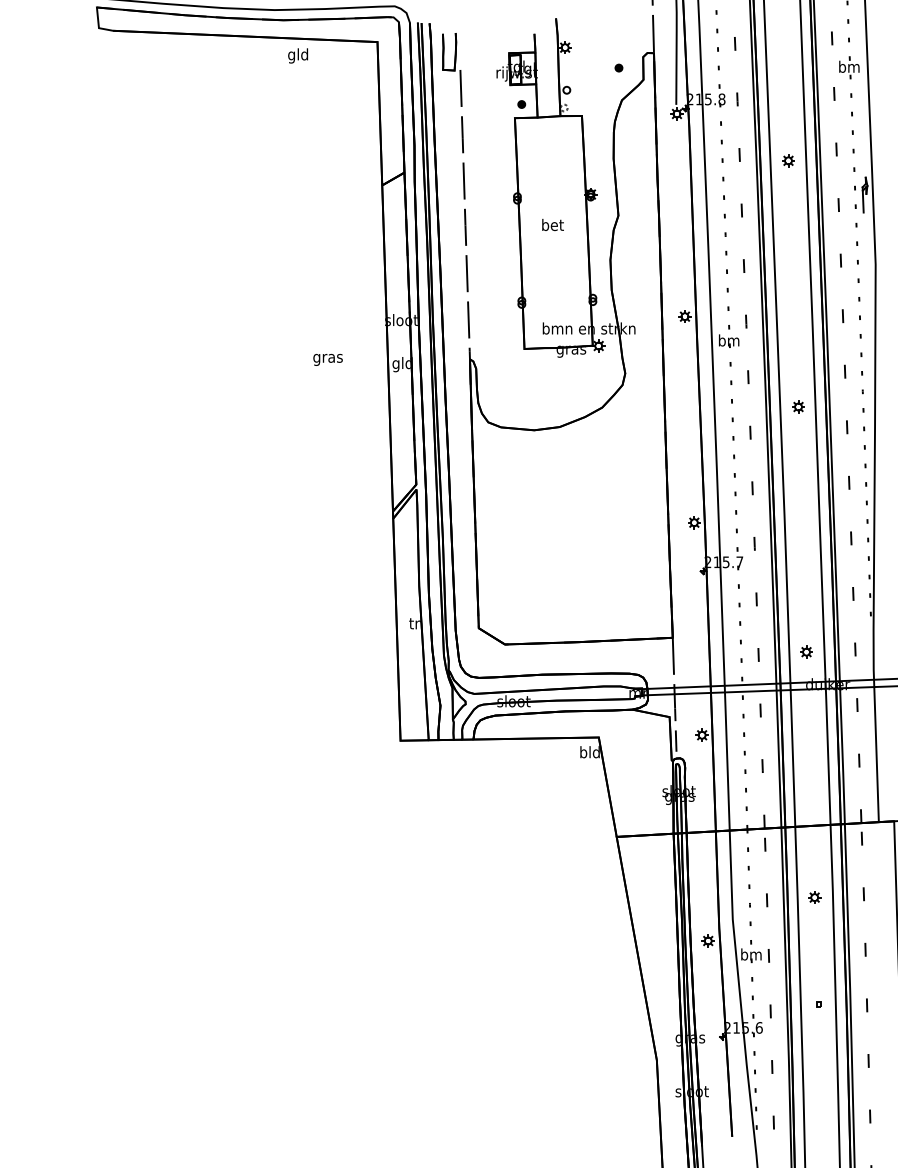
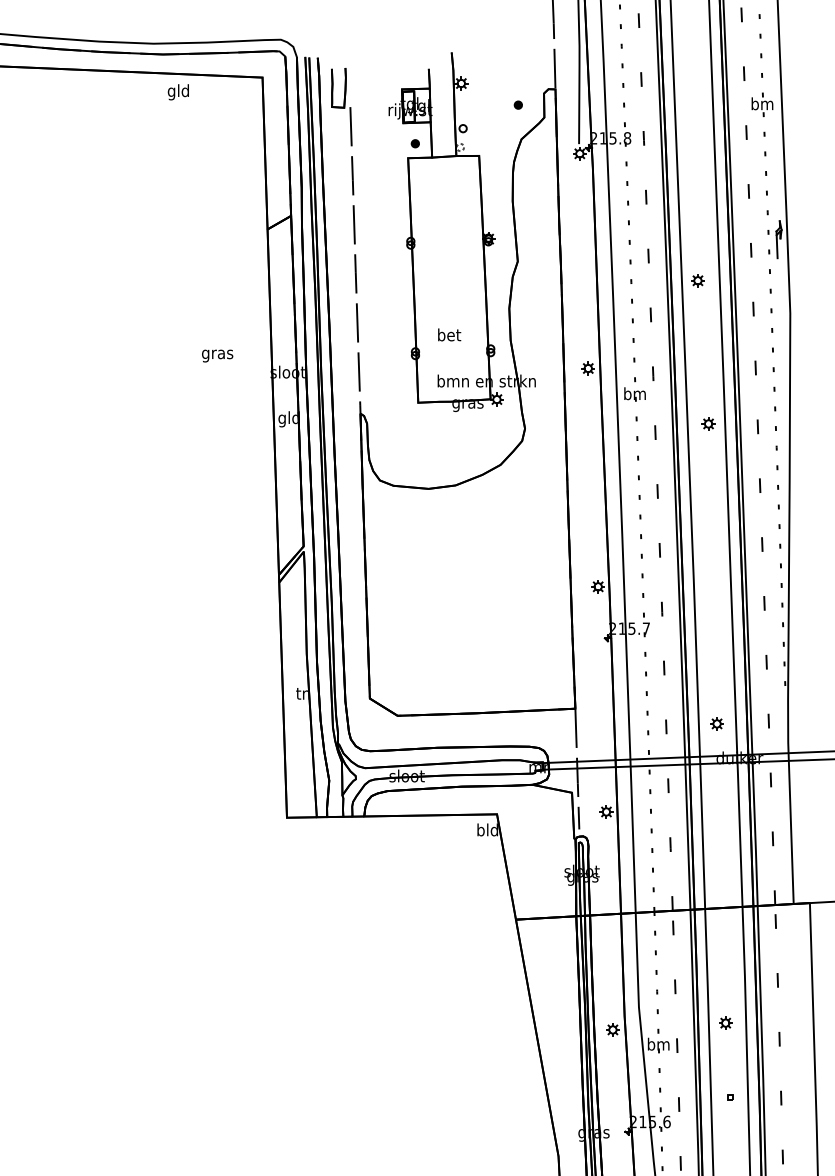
part: (788, 160) -> (697, 280), moved
text: (552, 225) -> (449, 335), moved
text: (327, 359) -> (216, 355), moved
part: (798, 406) -> (708, 423), moved
part: (814, 897) -> (725, 1023), moved

